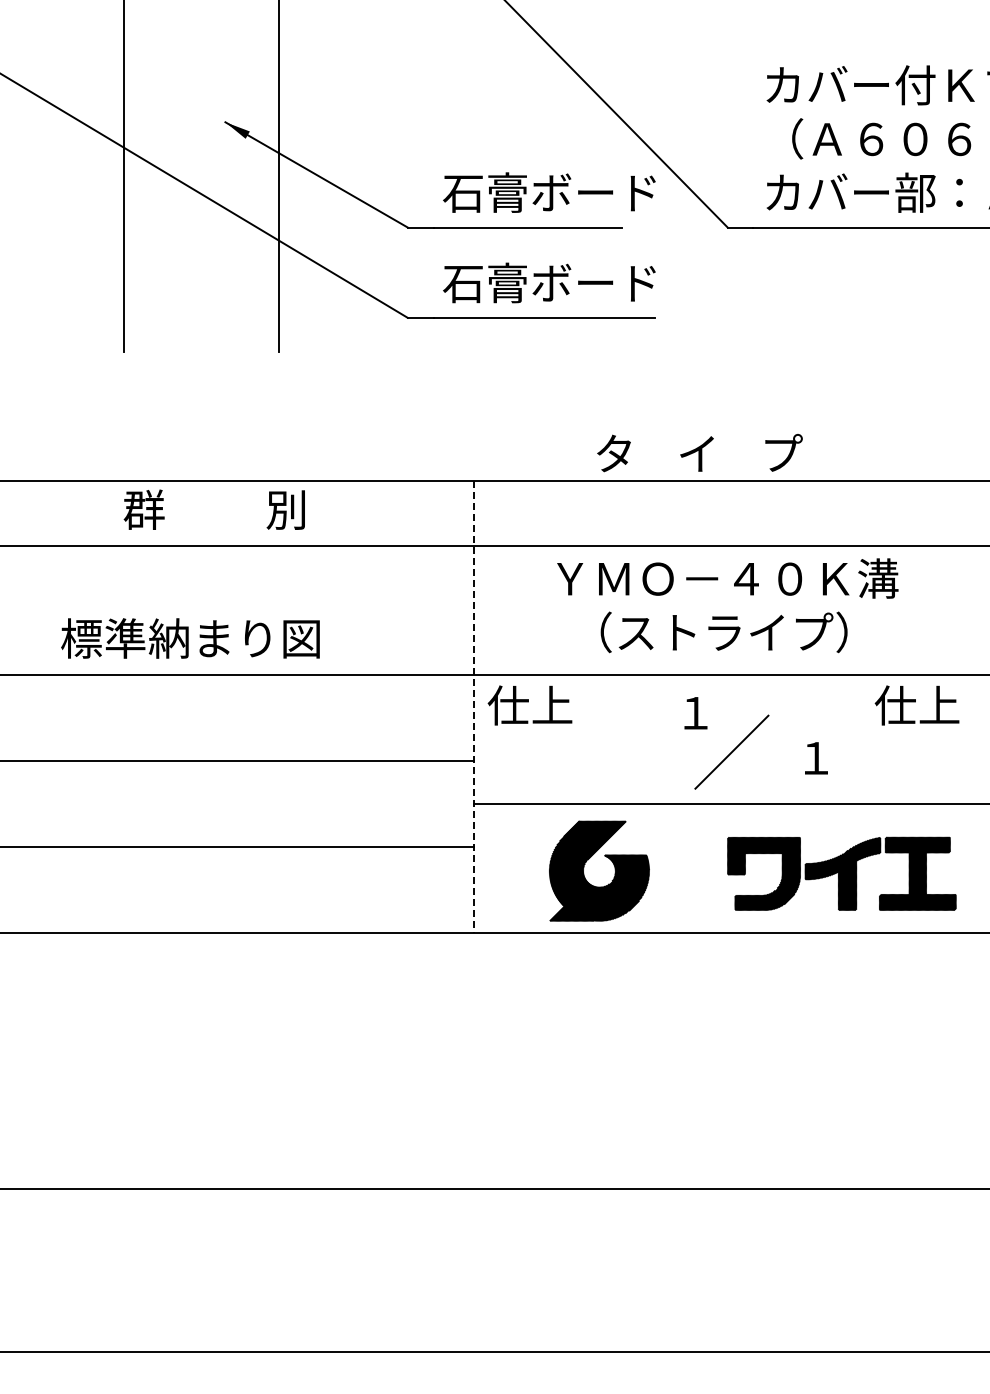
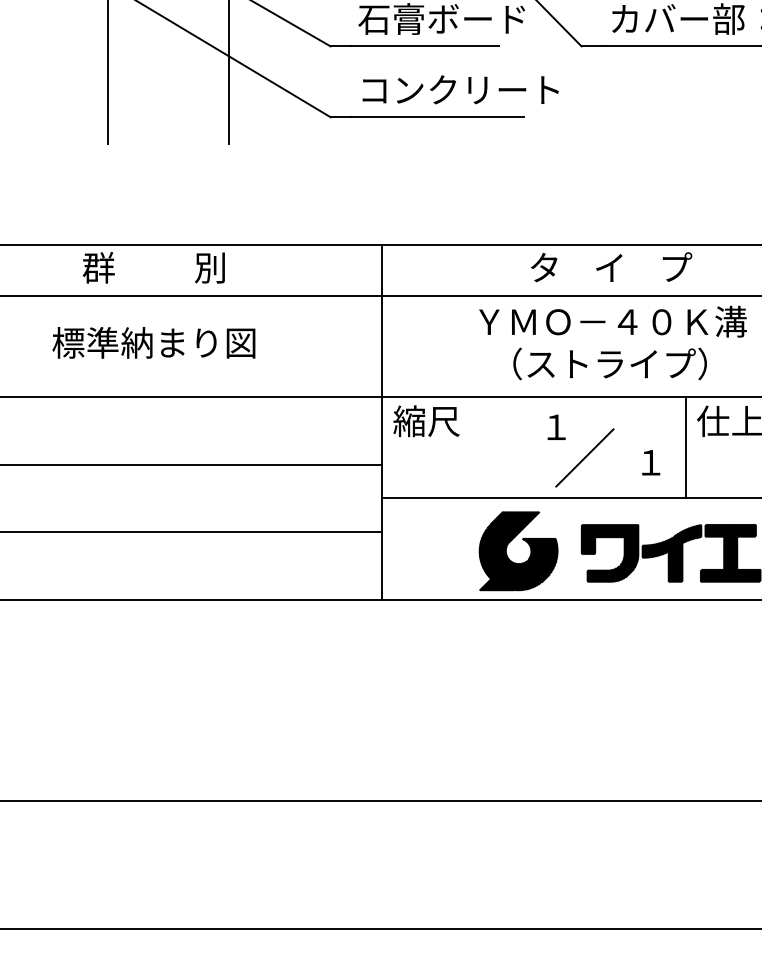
text: (570, 282) -> (458, 89), 石膏ボード -> コンクリート
text: (699, 453) -> (611, 267), moved
text: (213, 509) -> (153, 267), moved
text: (727, 605) -> (612, 342), moved
text: (190, 638) -> (153, 342), moved
text: (529, 705) -> (426, 421), 仕上 -> 縮尺
line: (473, 707) -> (382, 422), dashed -> solid
line: (860, 738) -> (685, 447), added
part: (606, 857) -> (524, 540), moved

